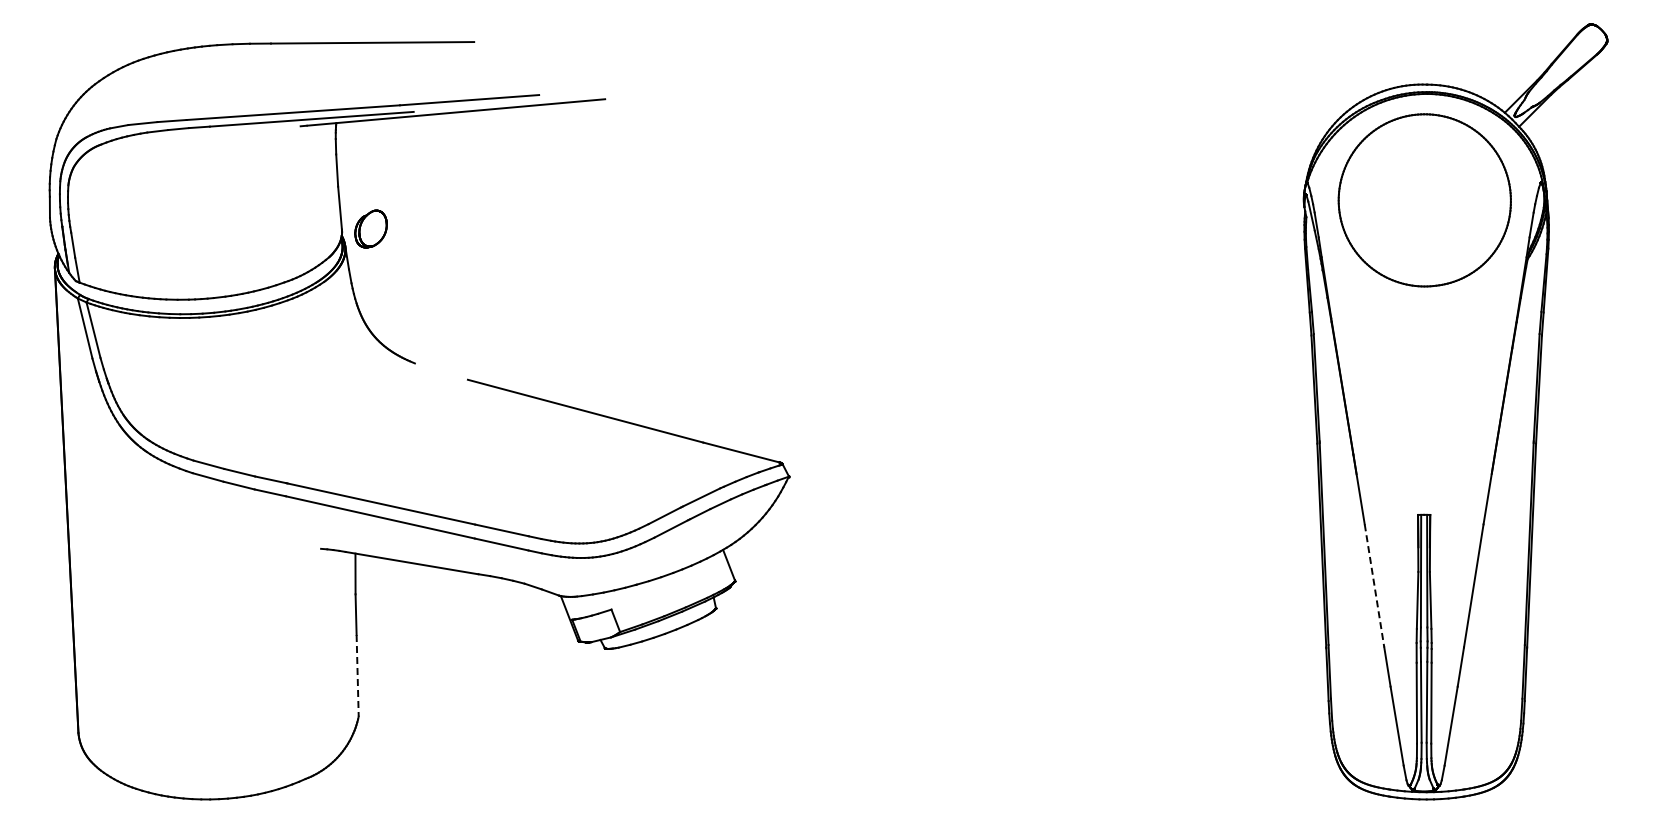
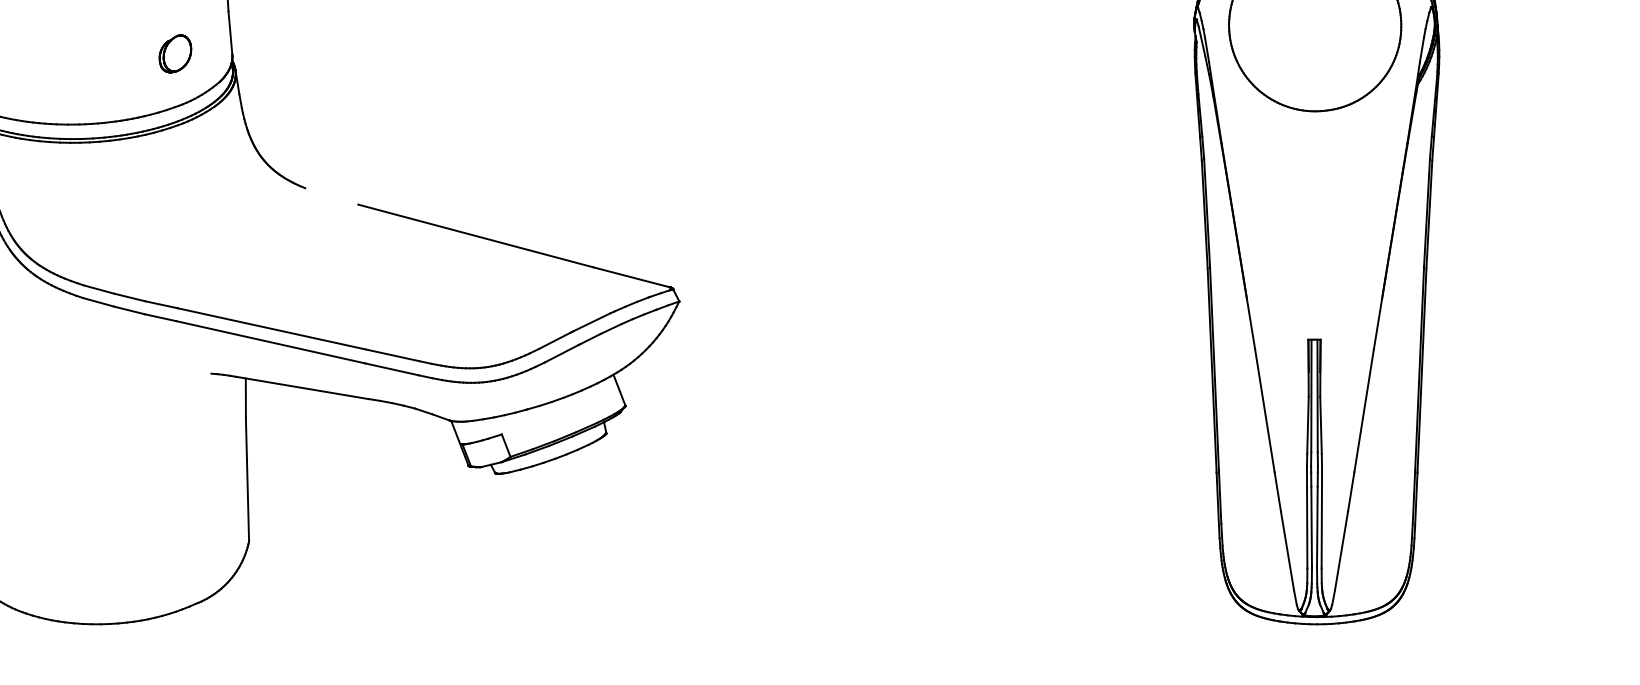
part: (370, 228) -> (174, 53), moved
line: (1374, 586) -> (1264, 411), dashed -> solid
line: (357, 675) -> (247, 500), dashed -> solid

